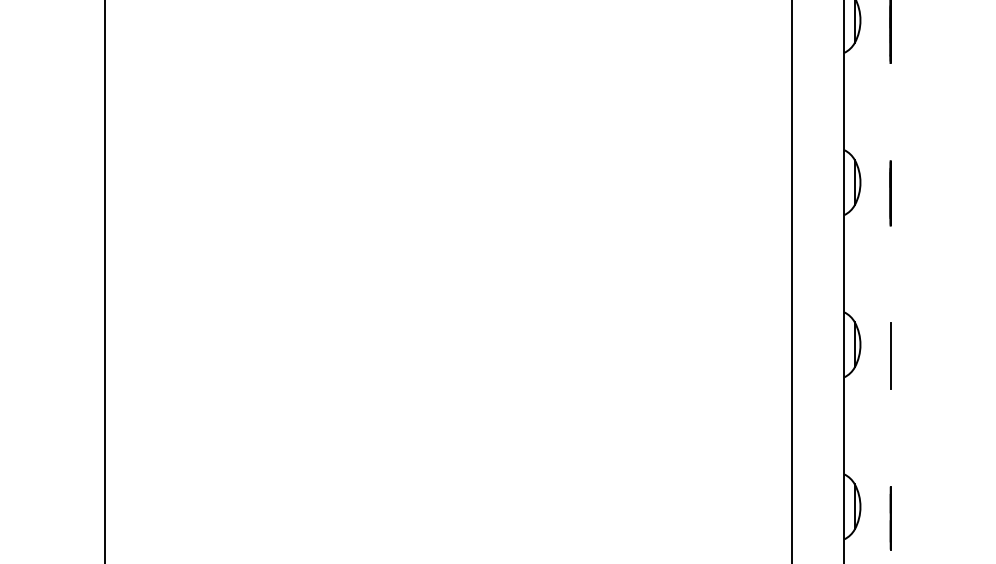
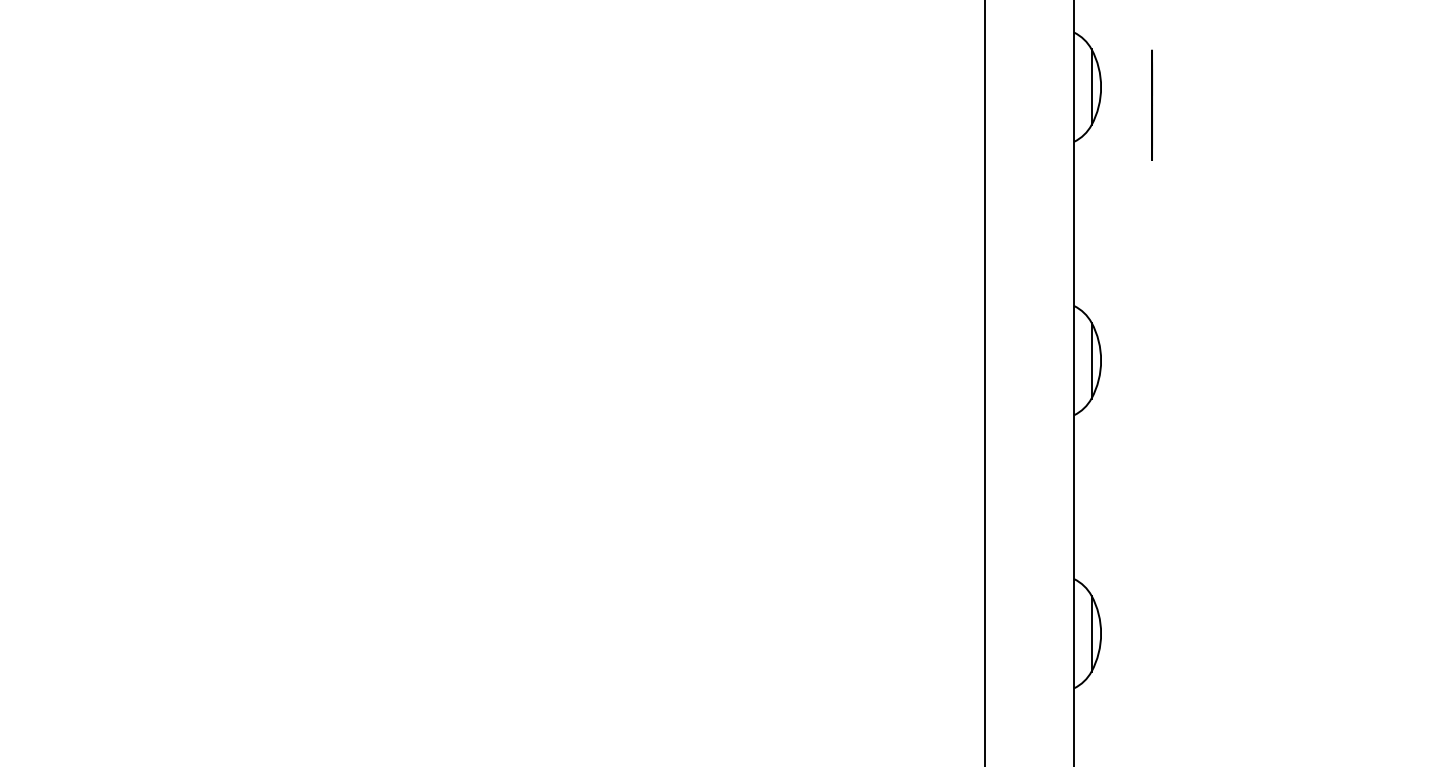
line: (890, 355) -> (1151, 378), removed
line: (890, 518) -> (1151, 653), removed

